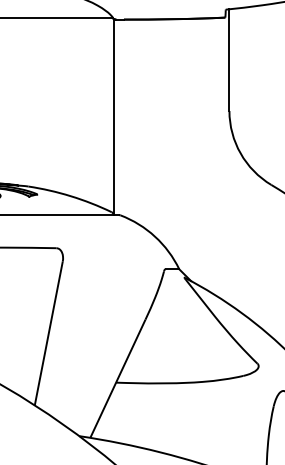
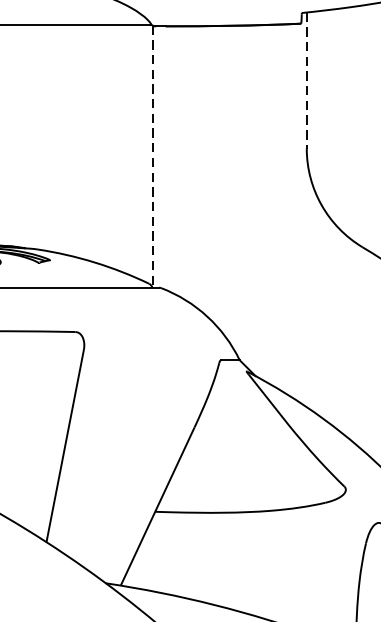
line: (229, 60) -> (306, 81), solid -> dashed
line: (114, 117) -> (153, 157), solid -> dashed

